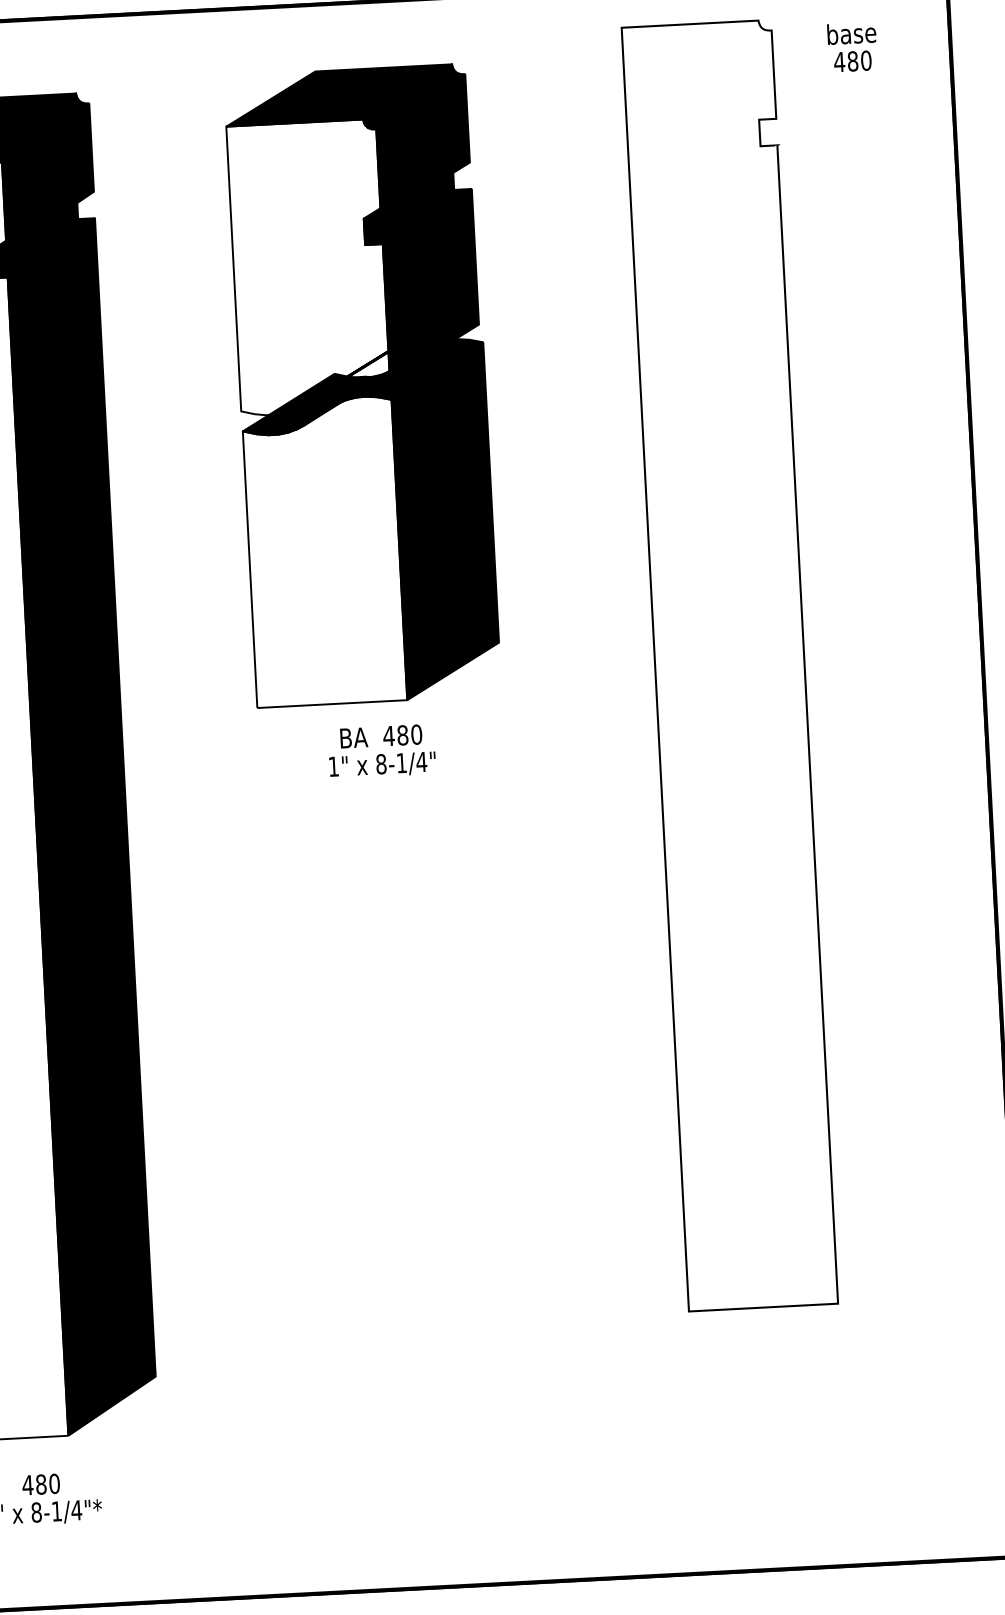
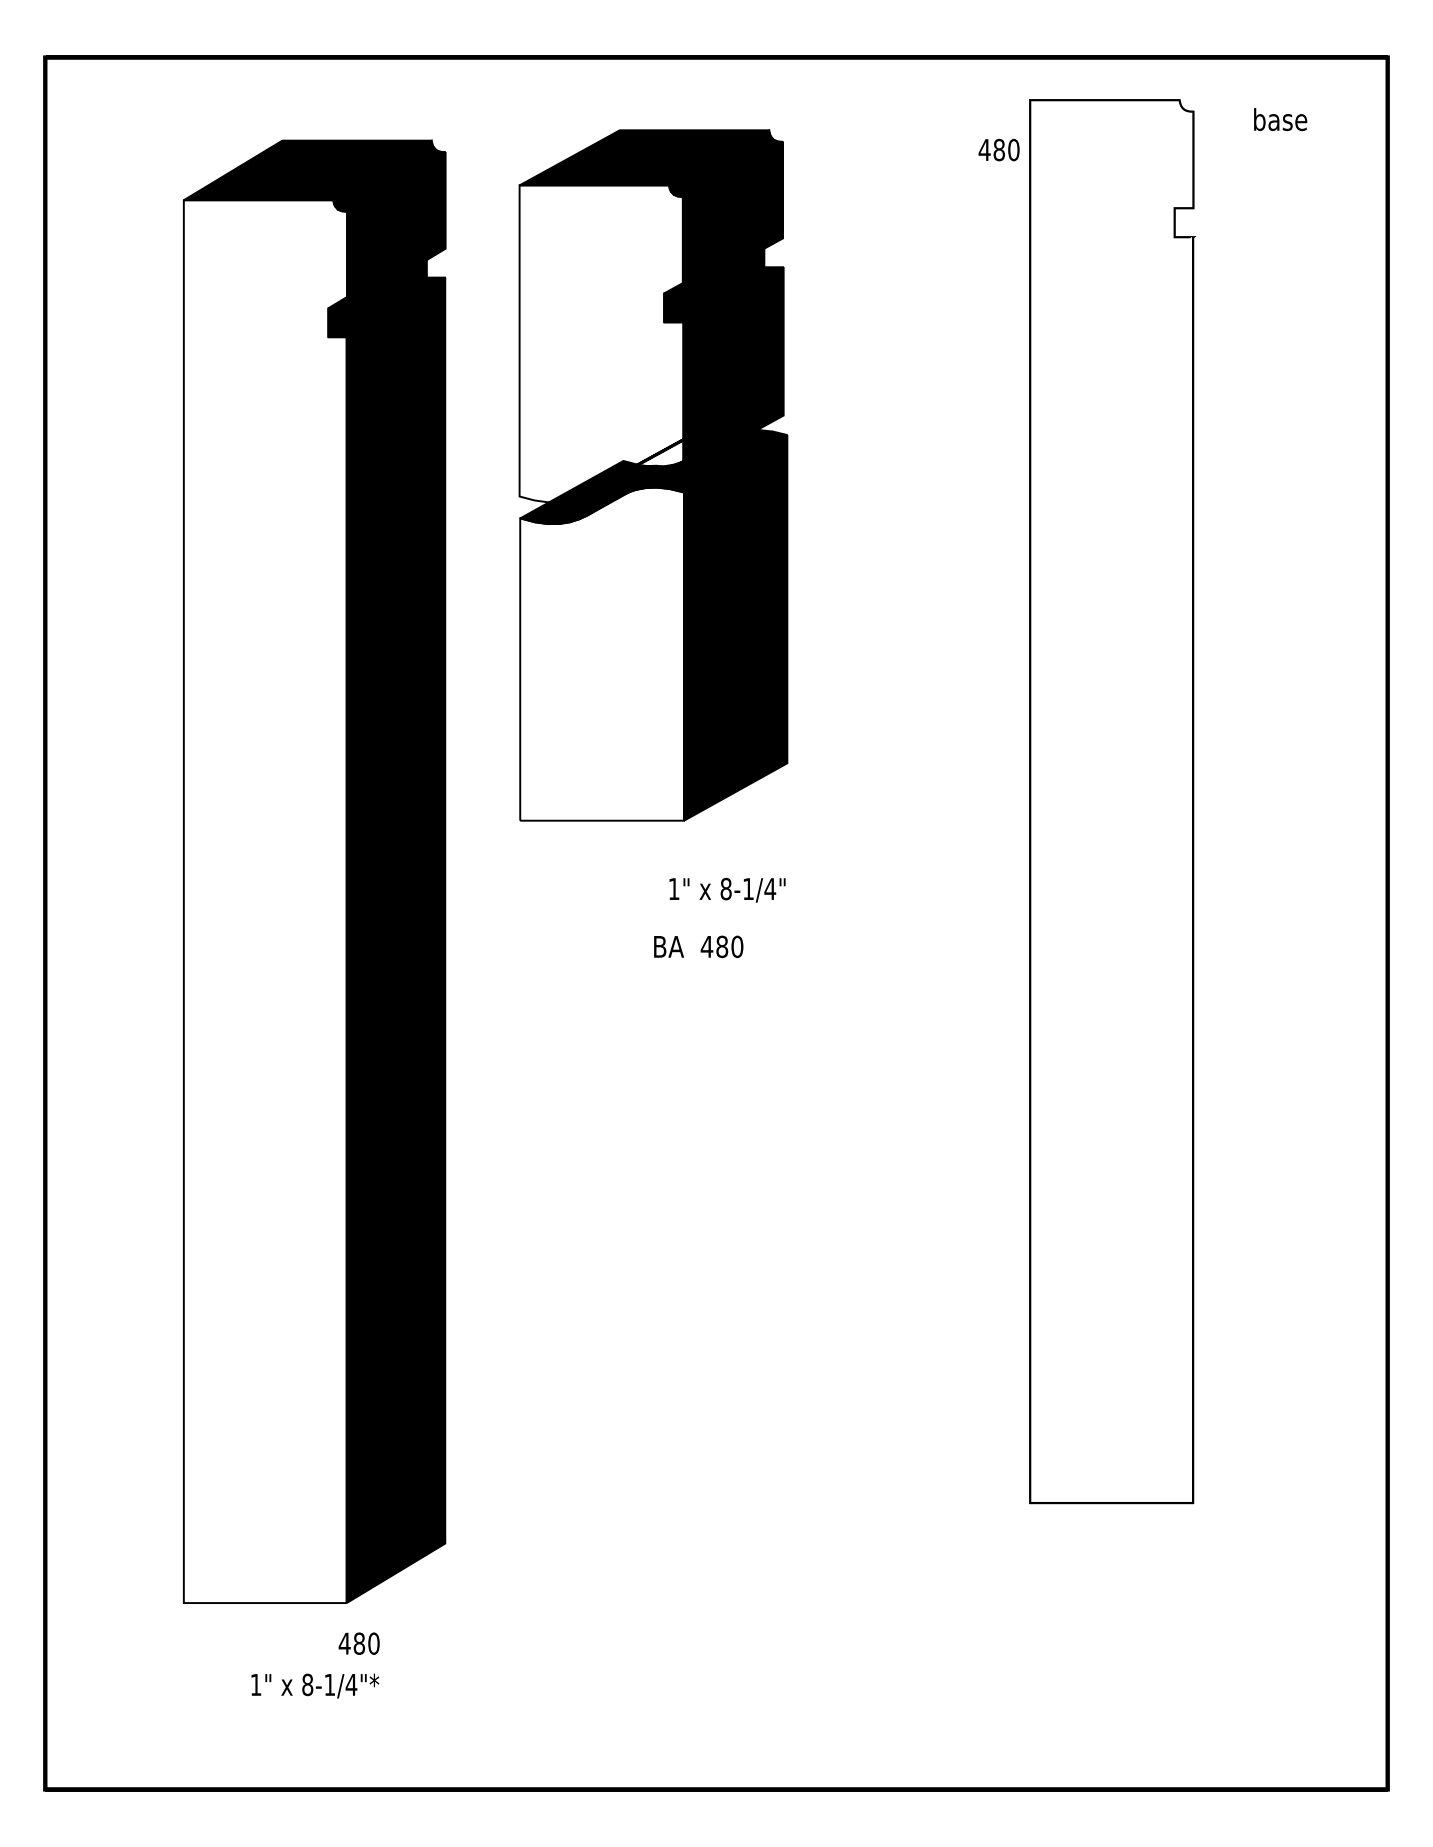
text: (852, 60) -> (998, 149), moved
part: (362, 385) -> (653, 475), moved
text: (381, 736) -> (698, 946), moved
text: (40, 1484) -> (358, 1643), moved

